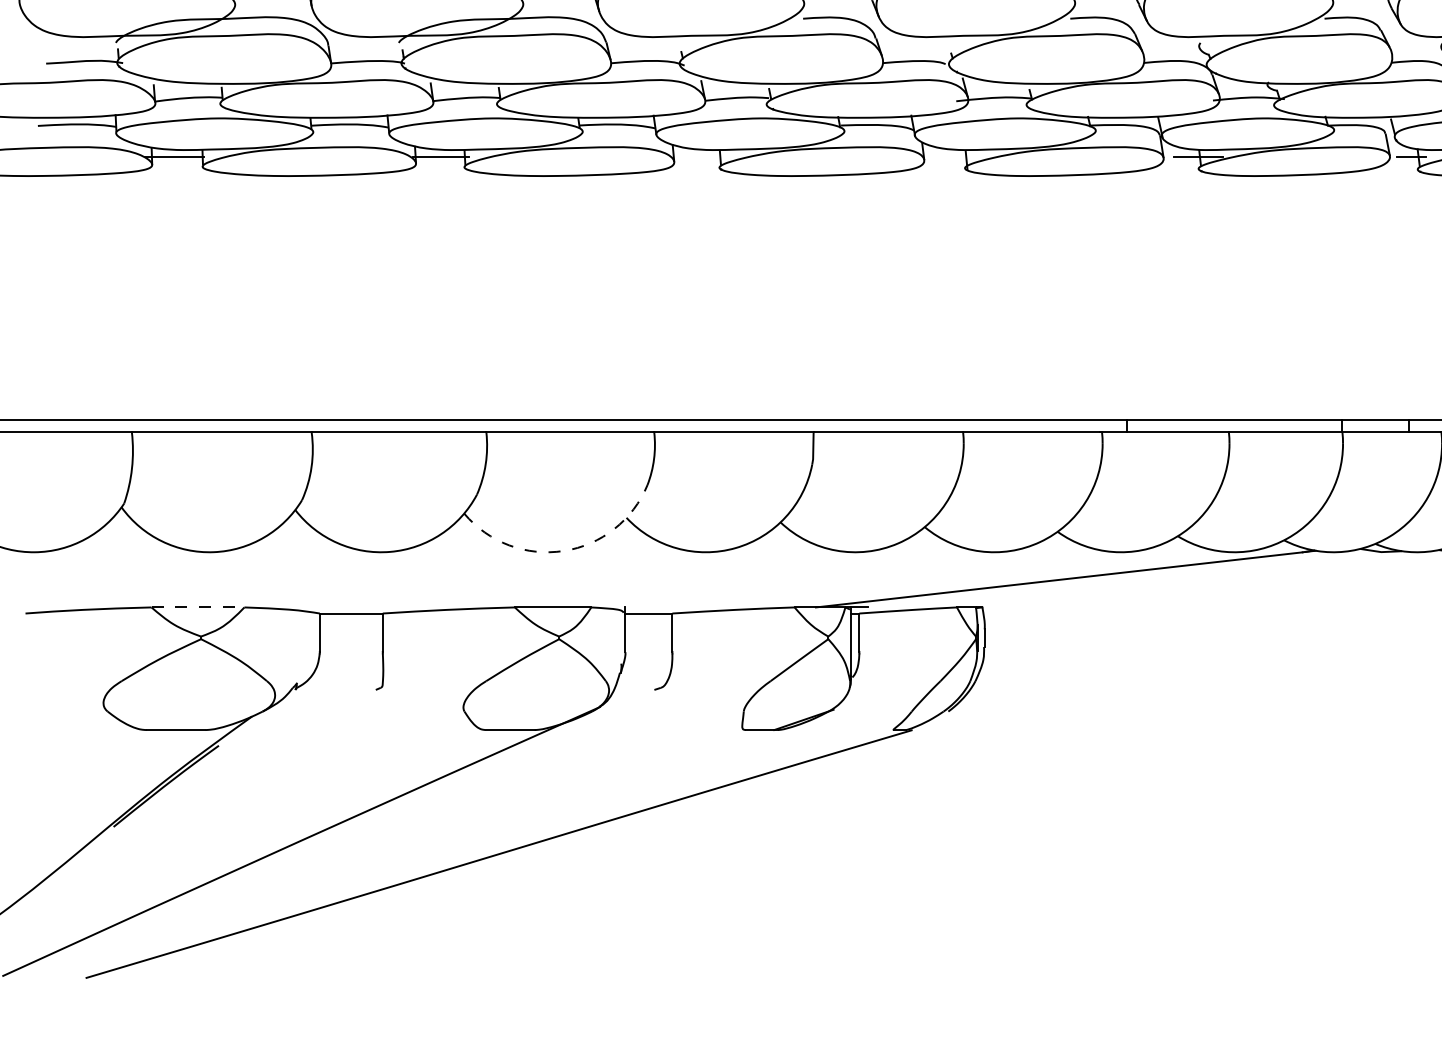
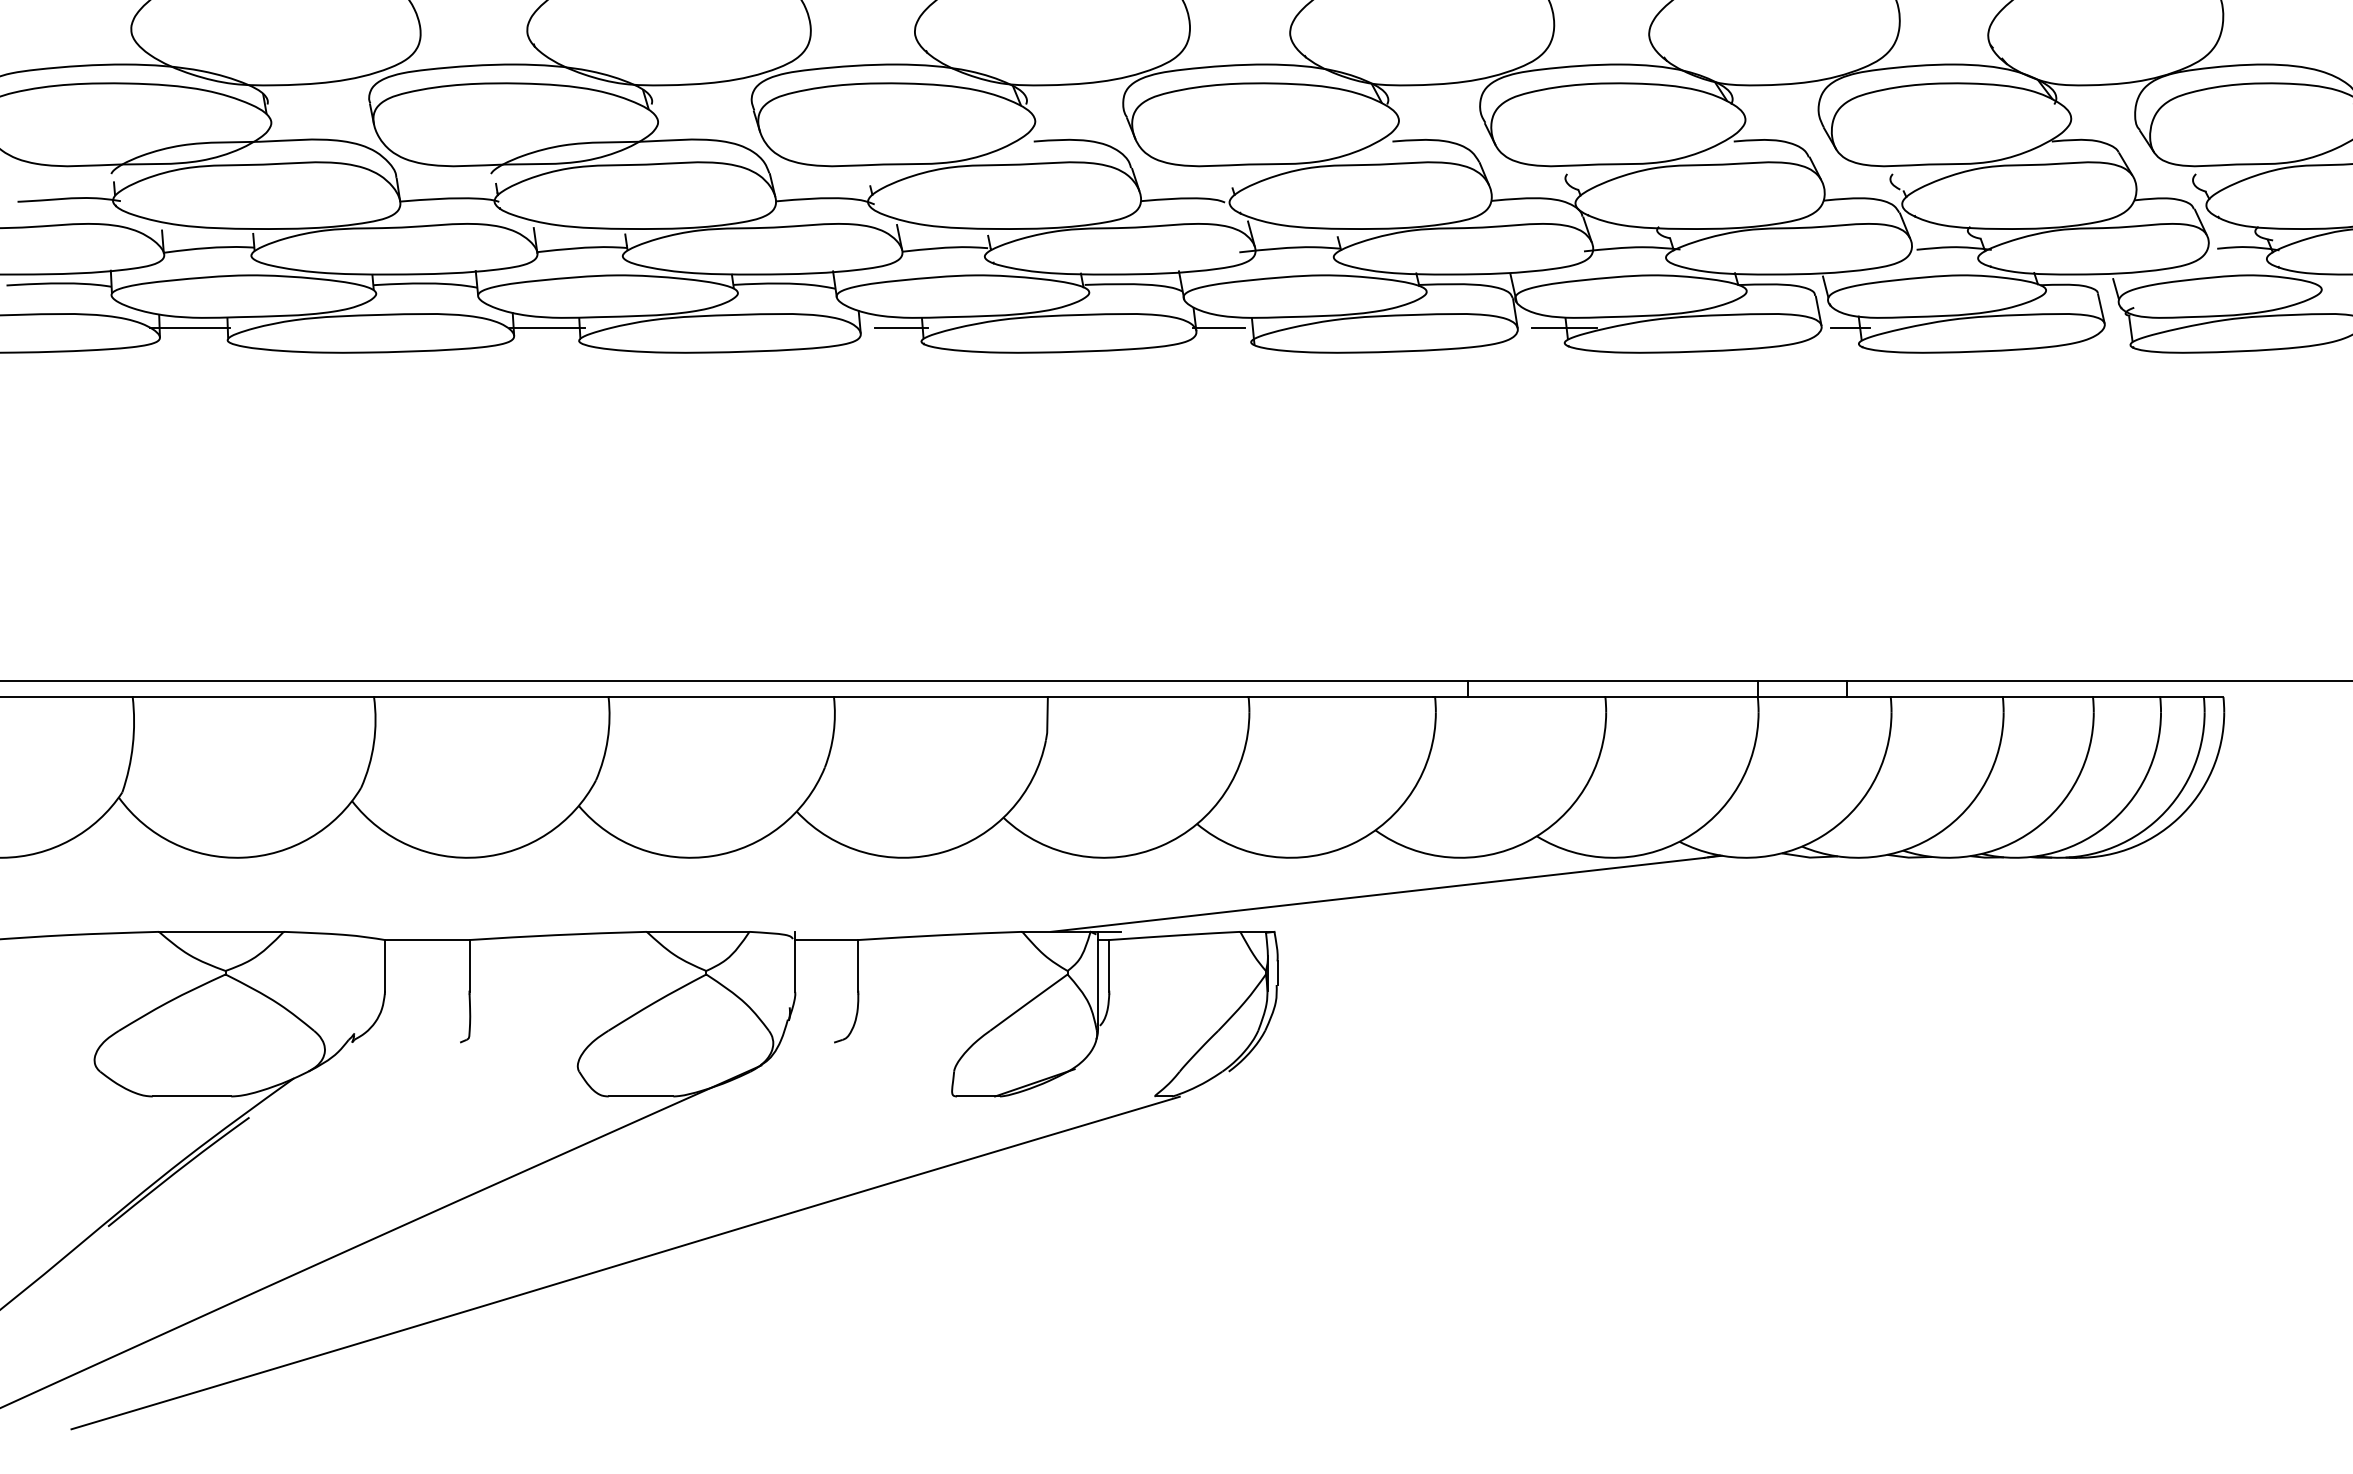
line: (703, 157) -> (900, 327), added
line: (941, 157) -> (1219, 327), added
arc: (563, 551) -> (712, 856), dashed -> solid
line: (198, 607) -> (221, 931), dashed -> solid

